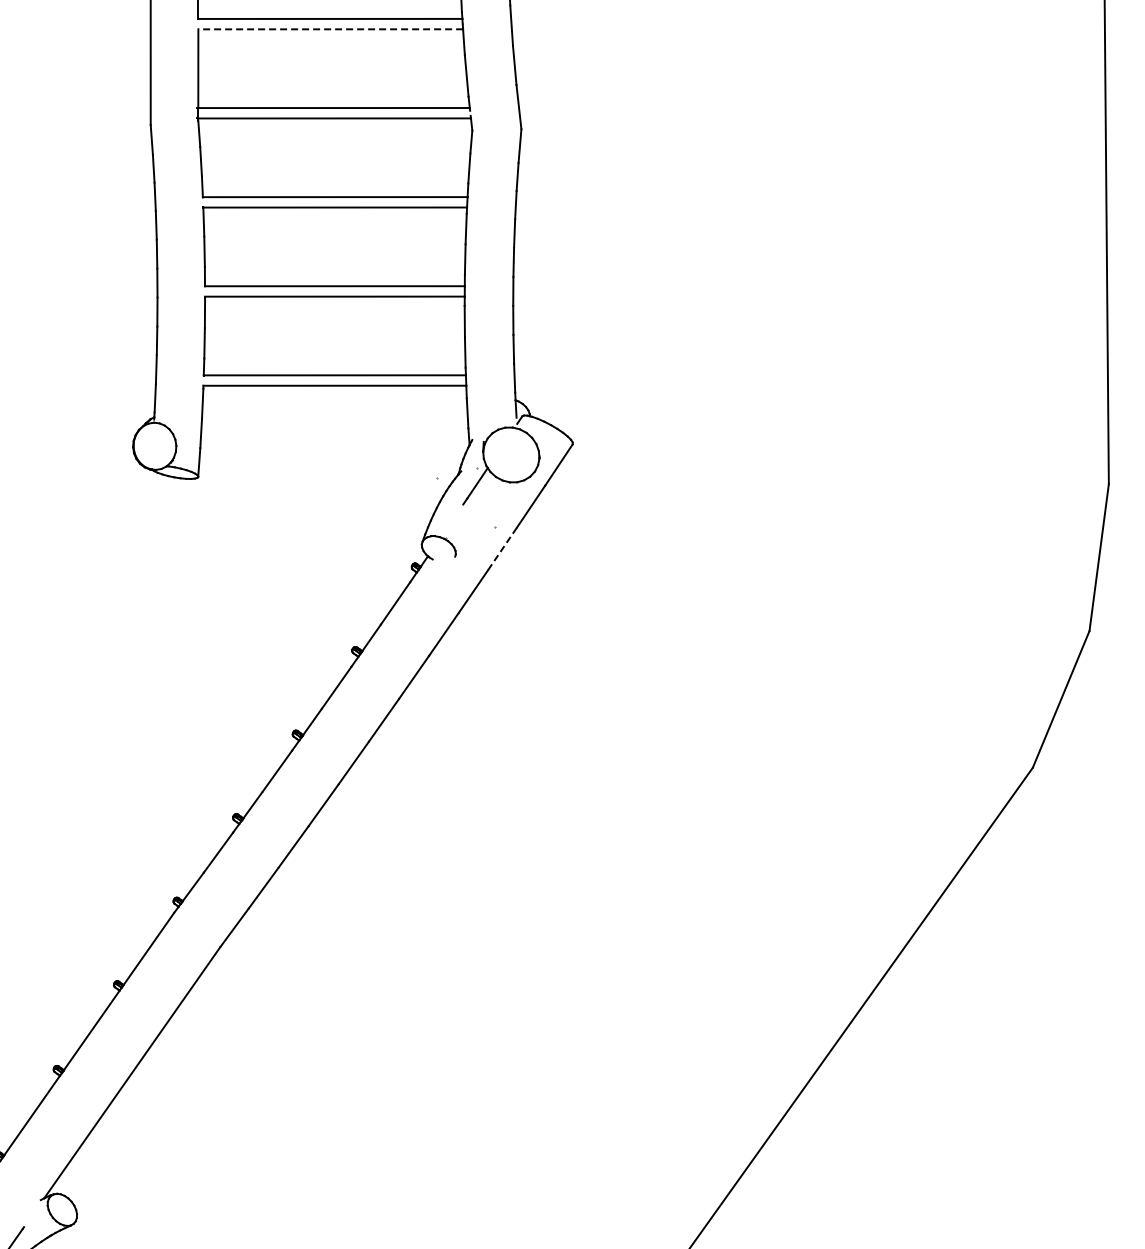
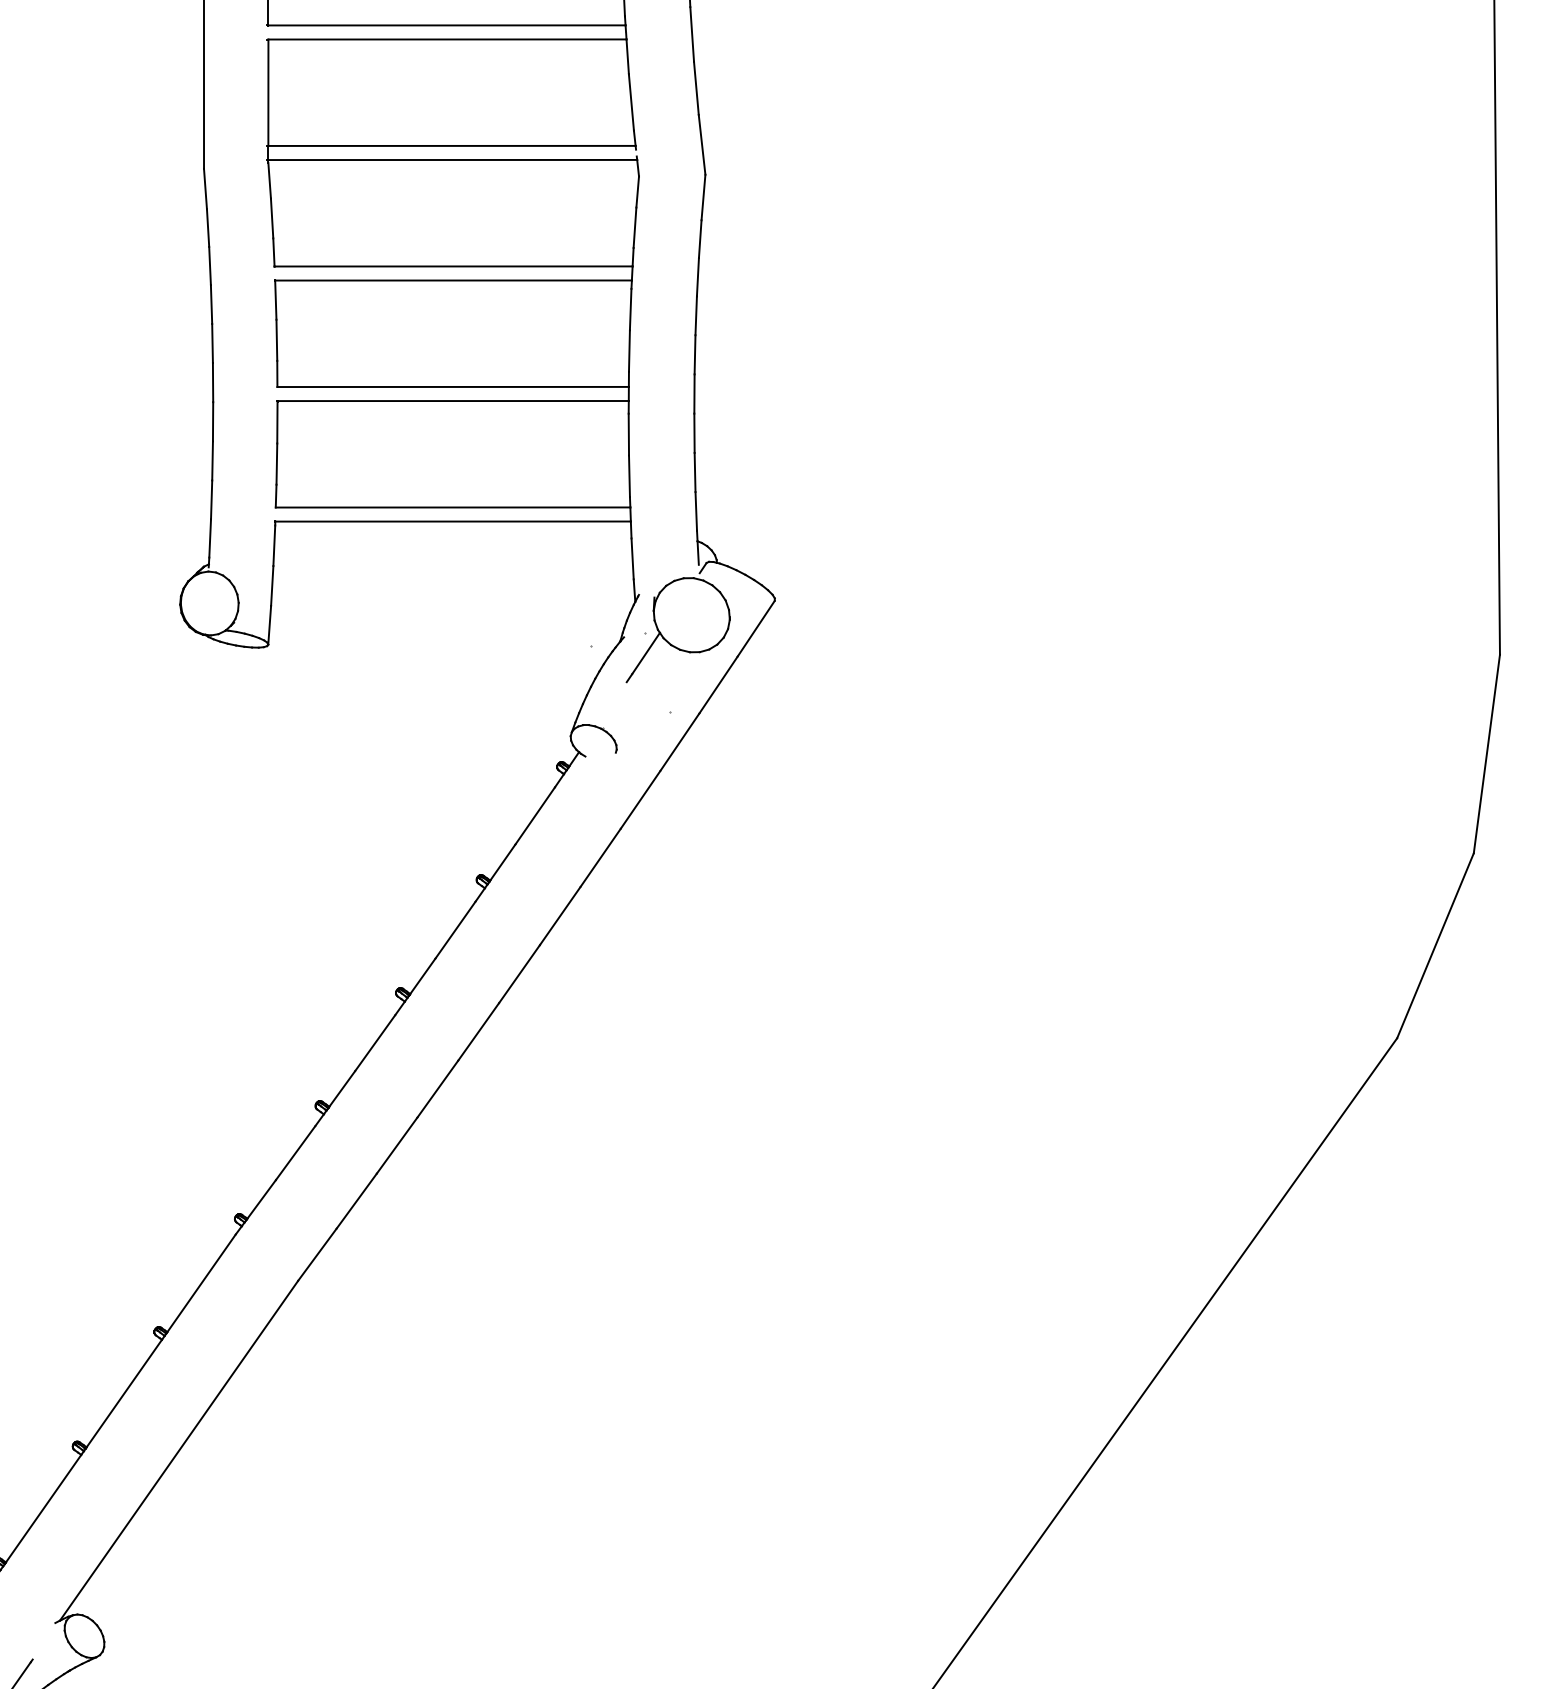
line: (330, 29) -> (447, 39), dashed -> solid
line: (502, 548) -> (679, 741), dashed -> solid

